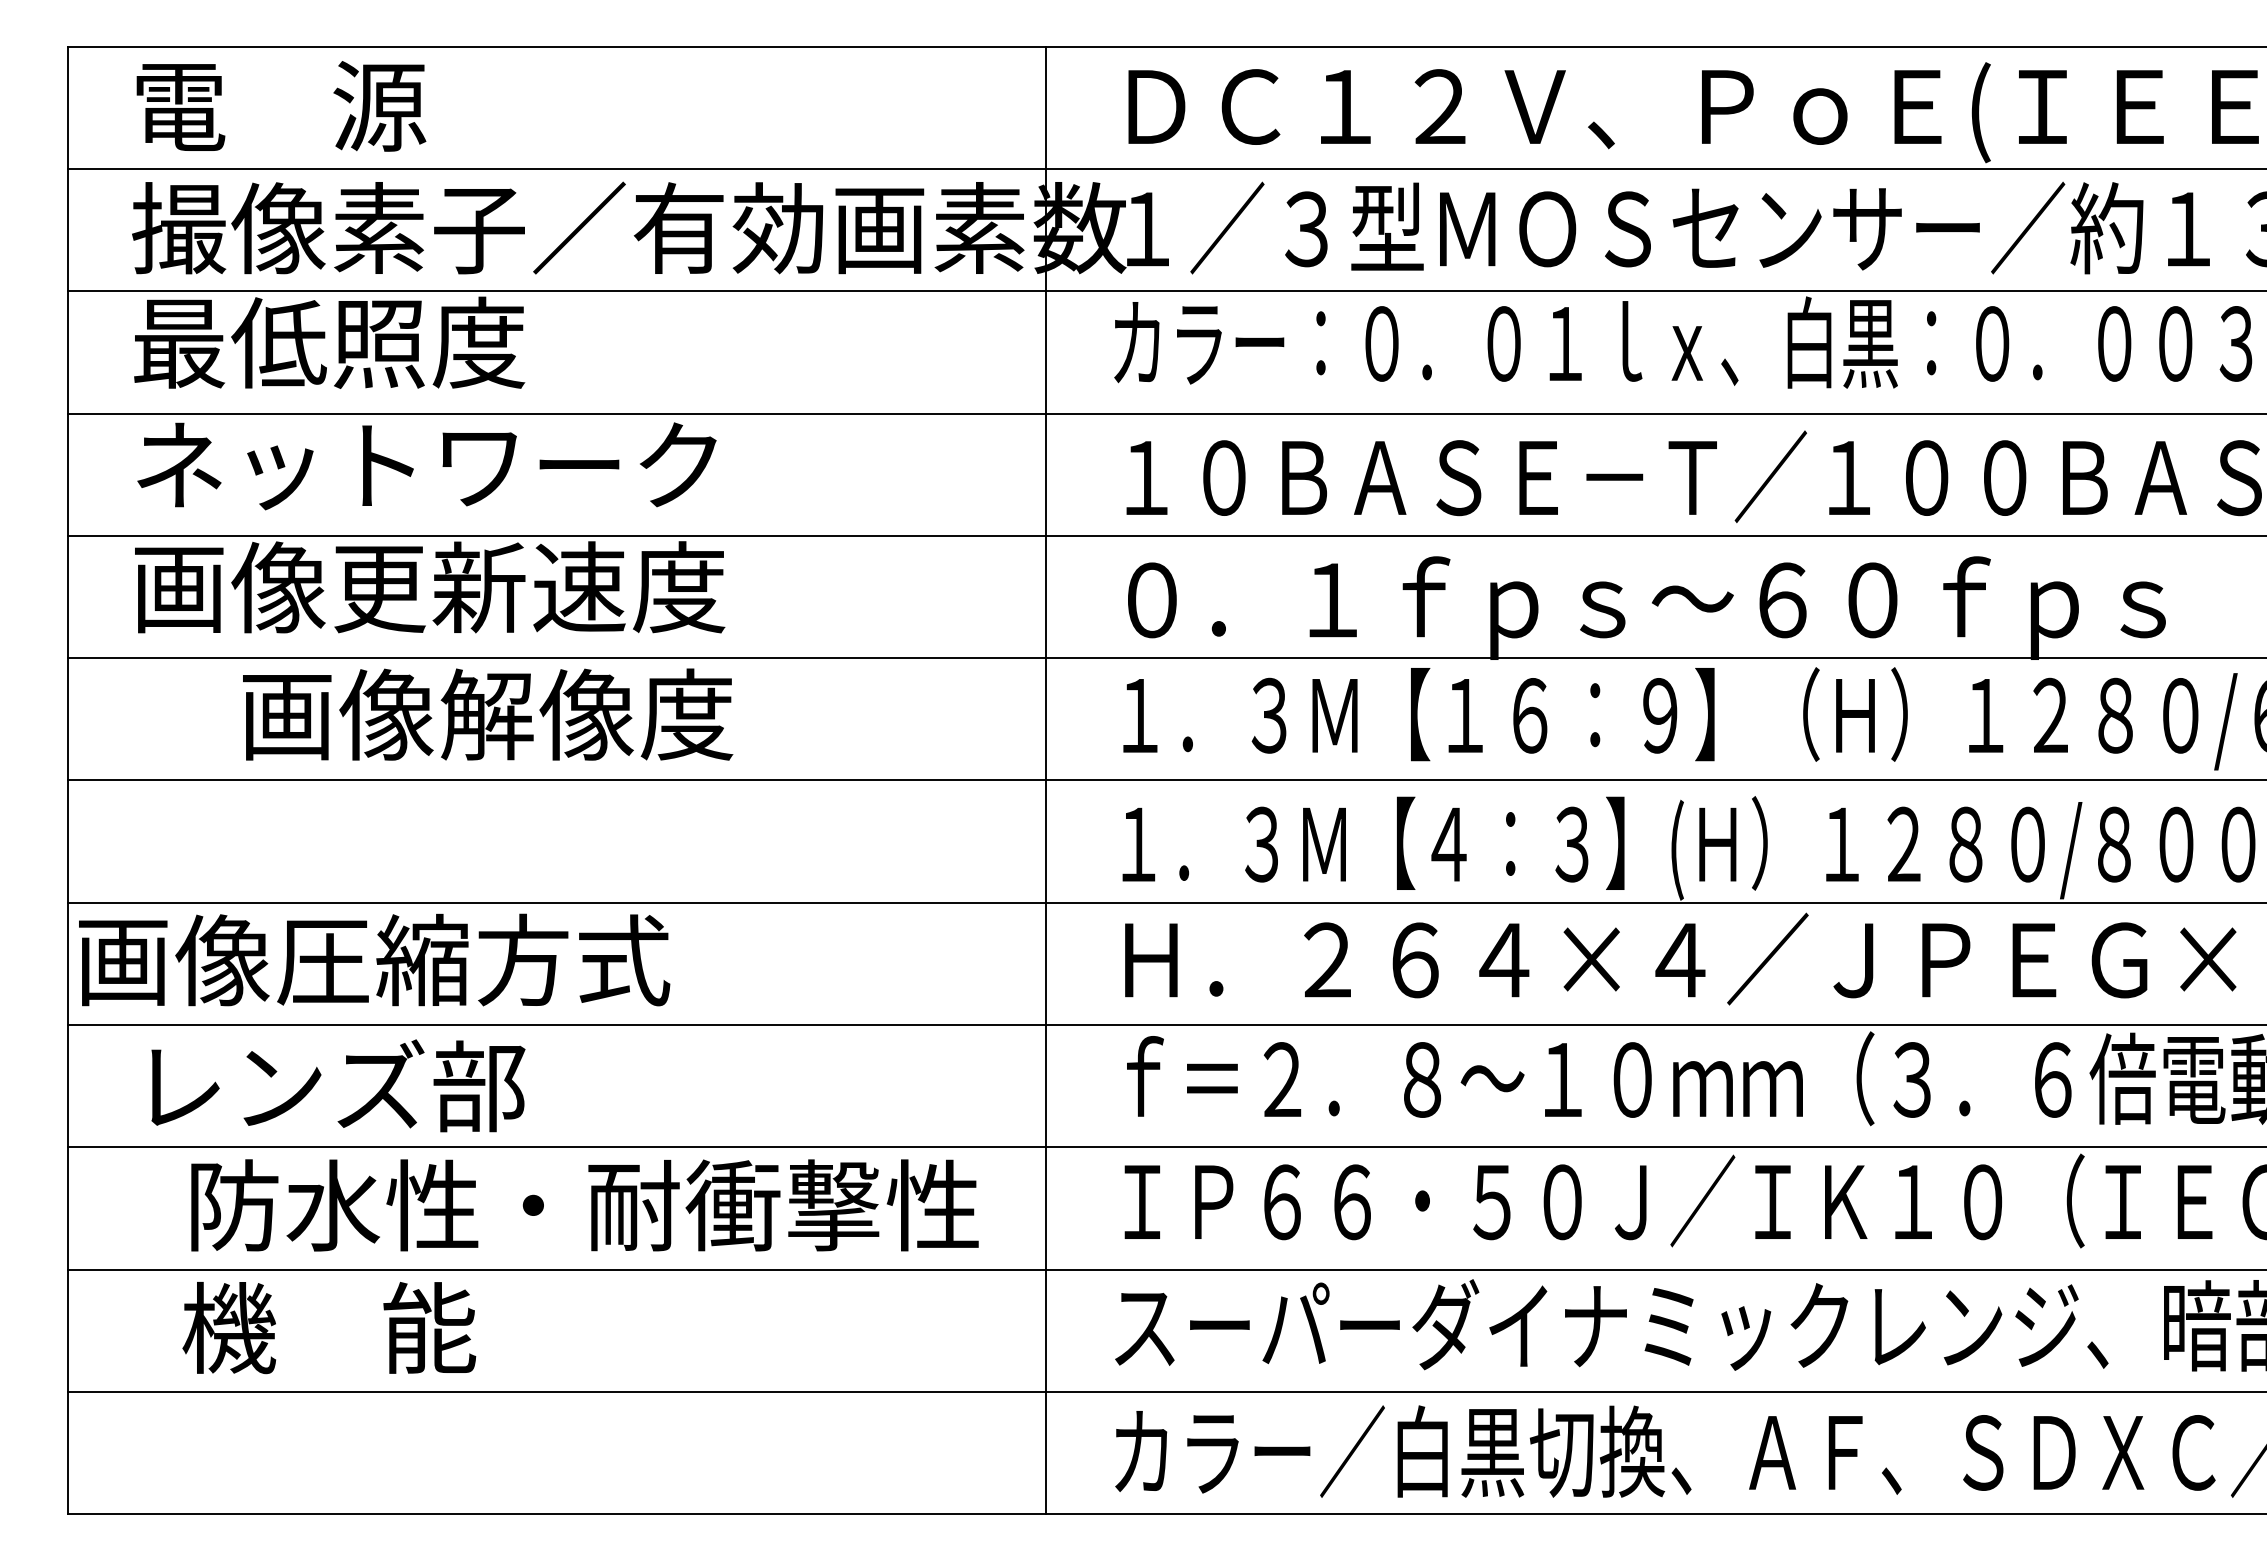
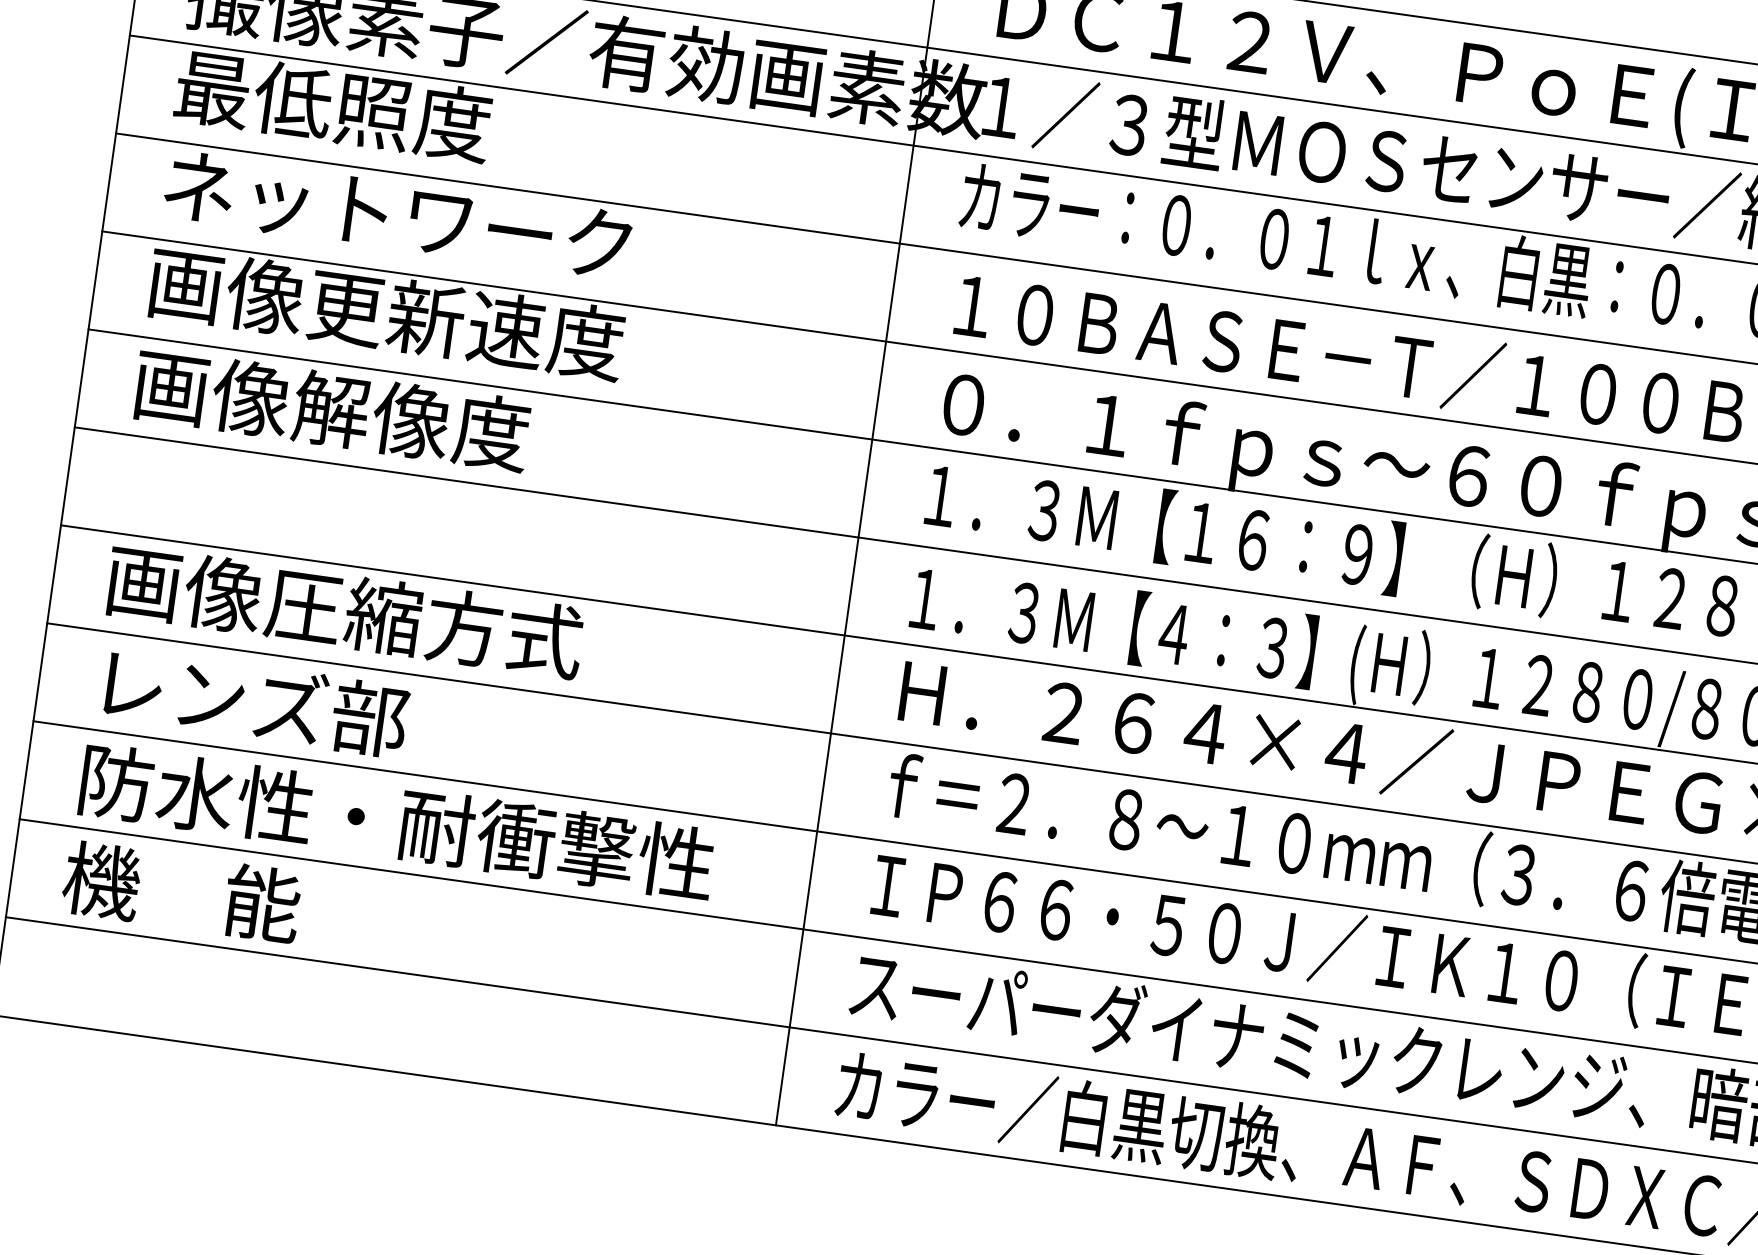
text: (488, 714) -> (332, 409), moved
text: (374, 959) -> (345, 610), moved
text: (584, 1205) -> (397, 822), moved
text: (329, 1328) -> (182, 892), moved

